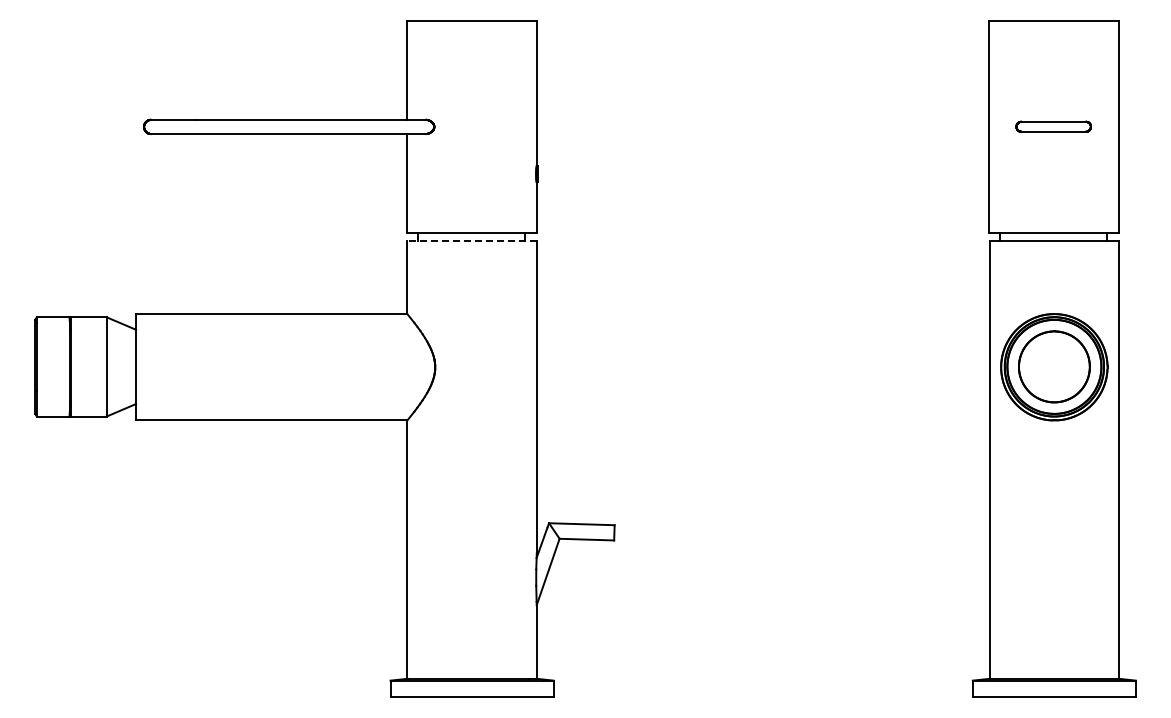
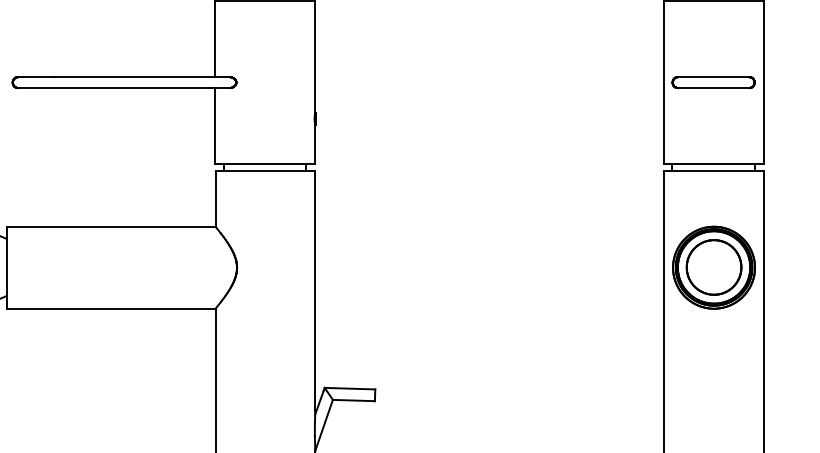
part: (1053, 126) -> (713, 82), size x1.43
line: (472, 241) -> (265, 170), dashed -> solid

